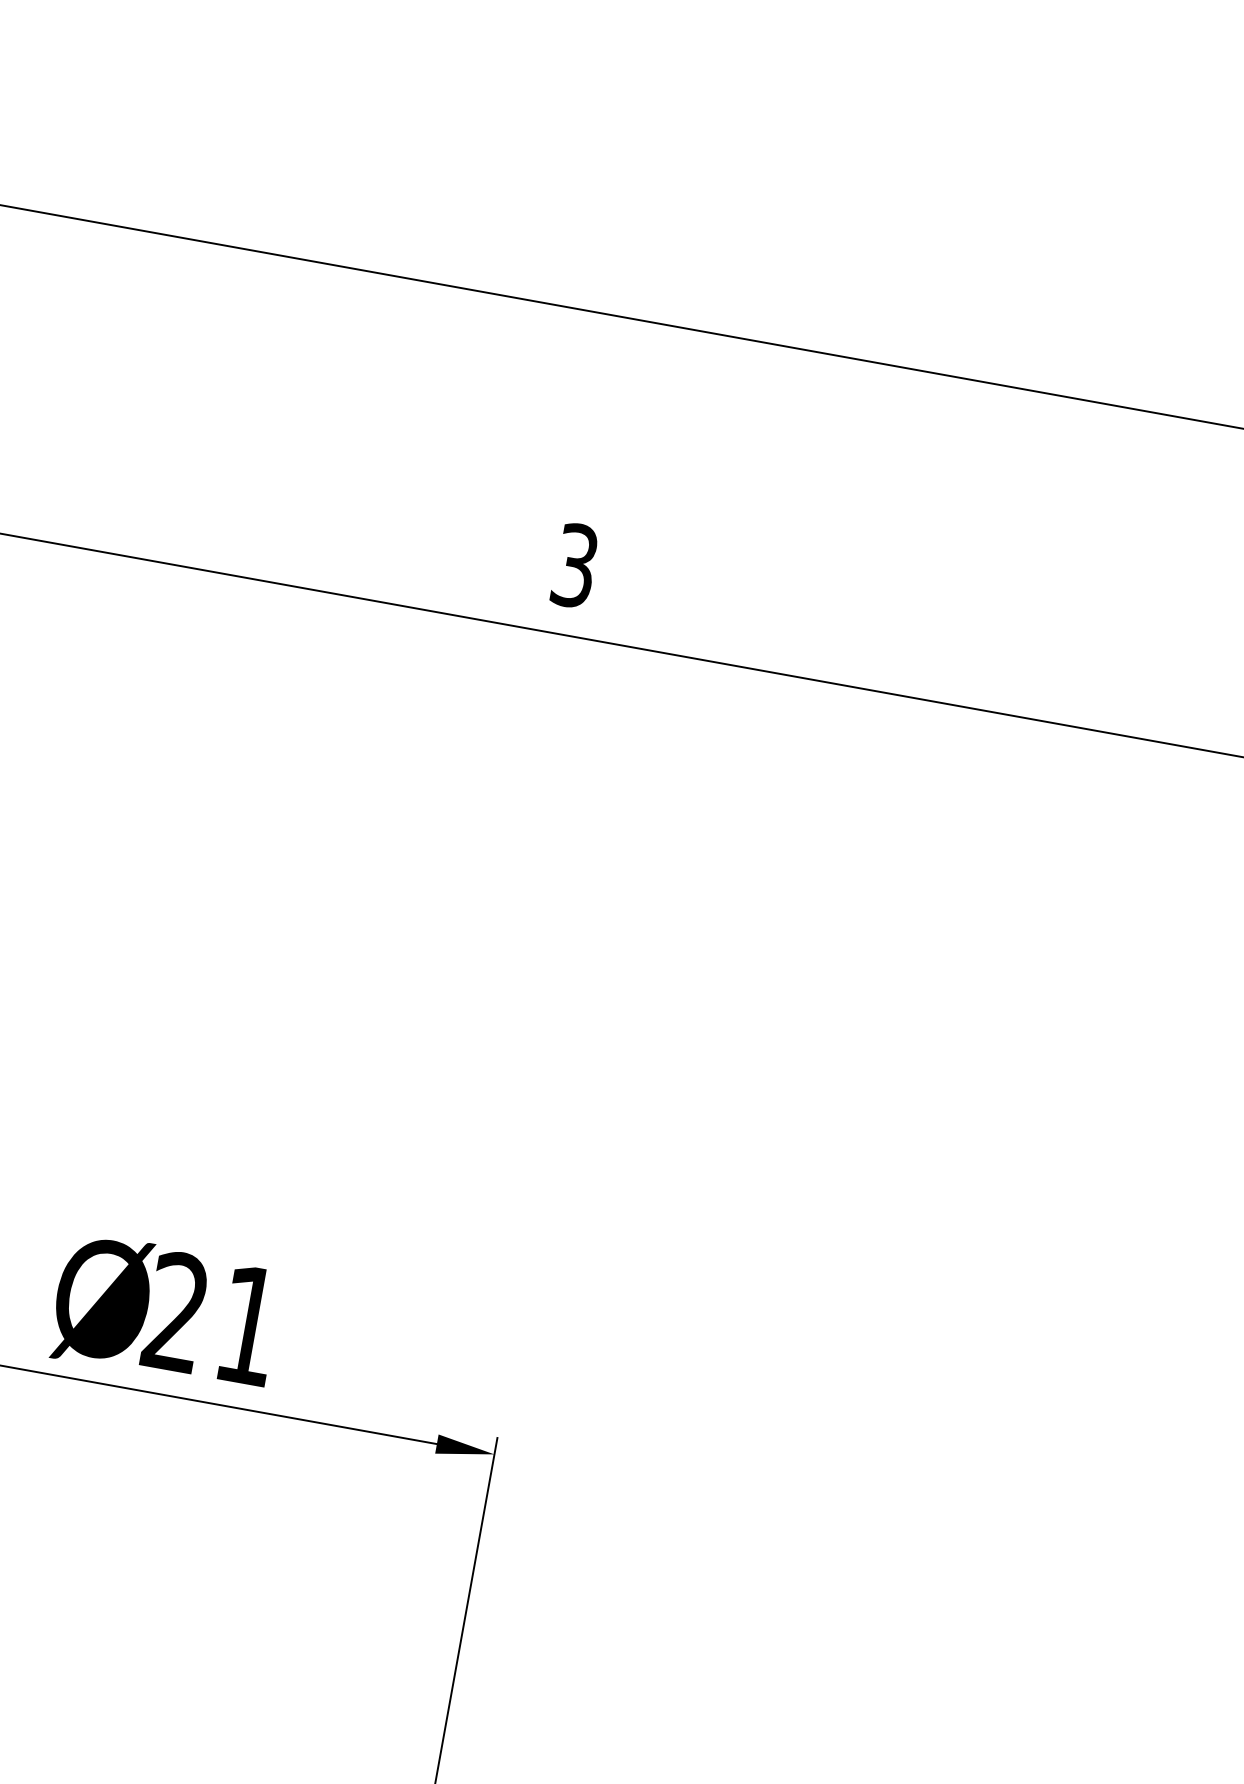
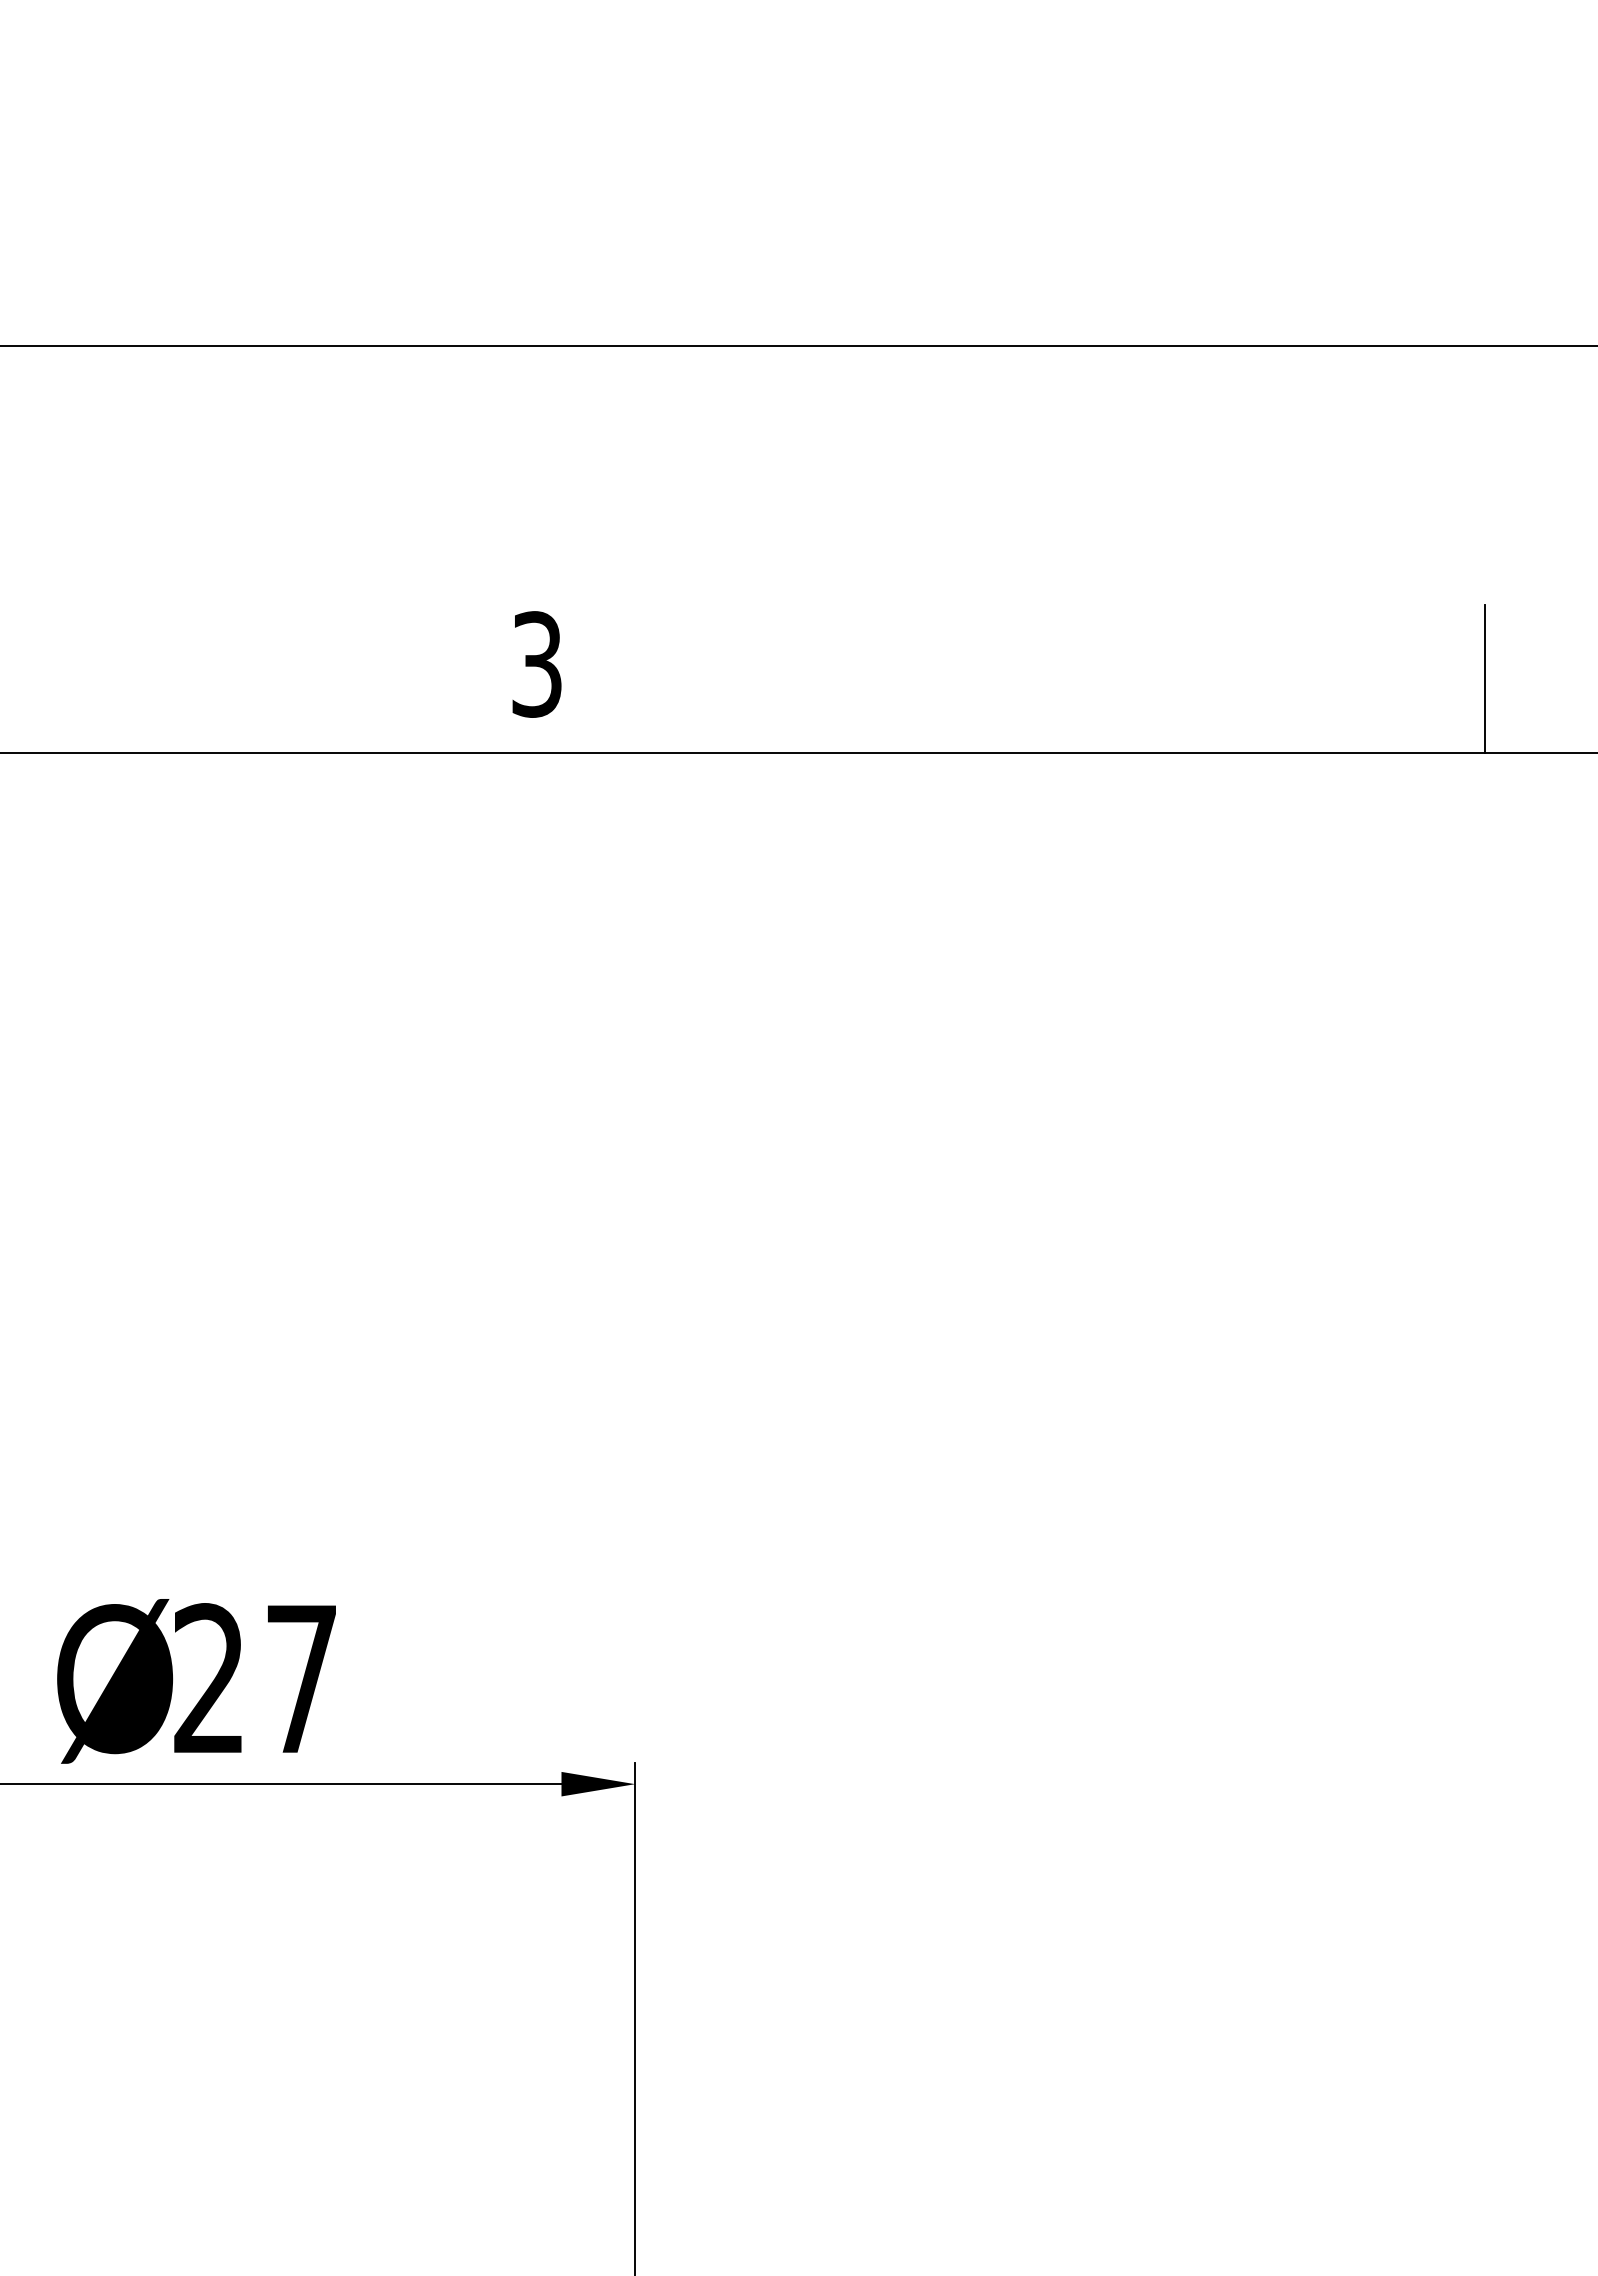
text: (248, 1324) -> (301, 1678), 21 -> 27

